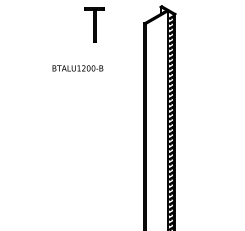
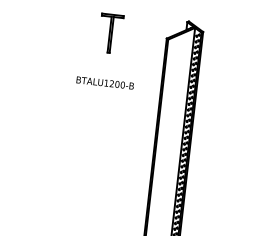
text: (77, 68) -> (104, 83), moved

